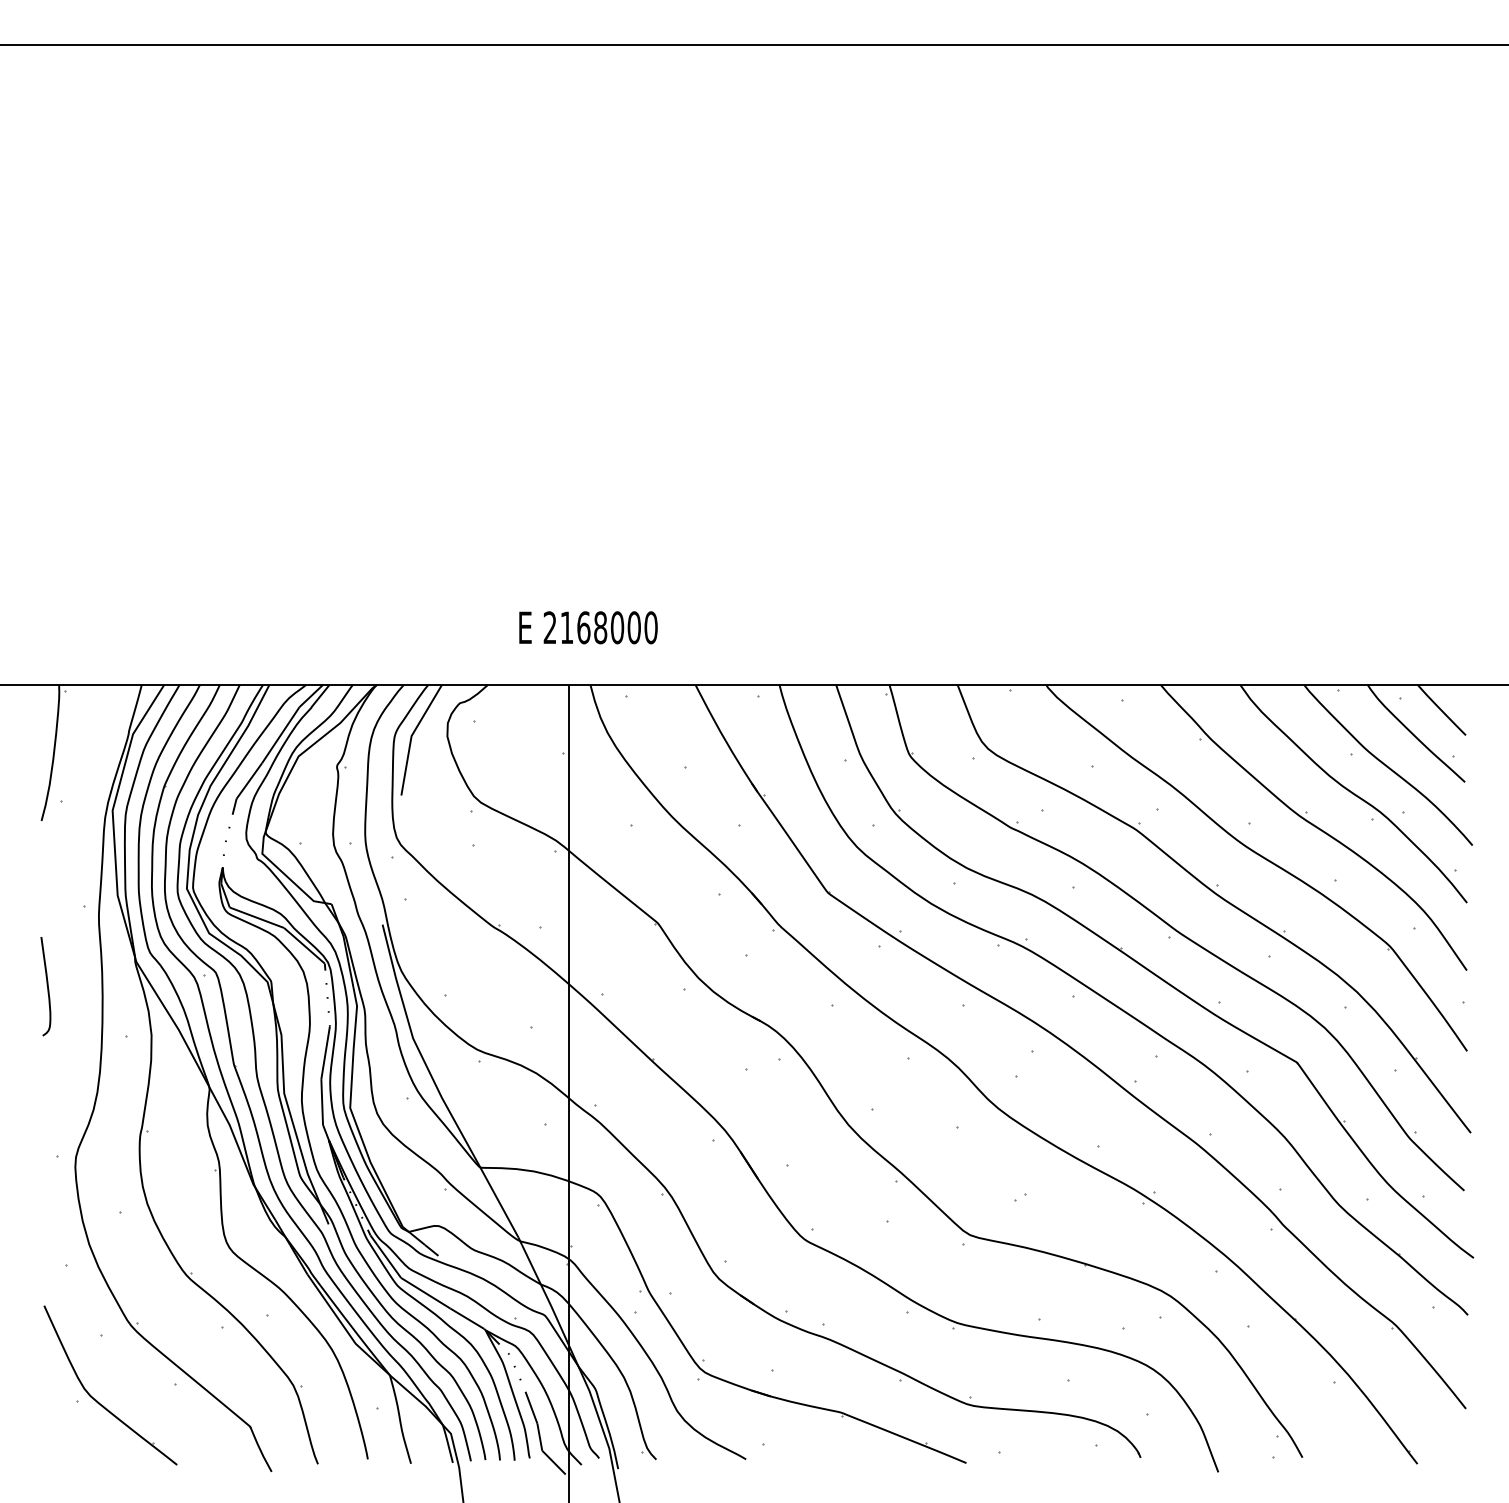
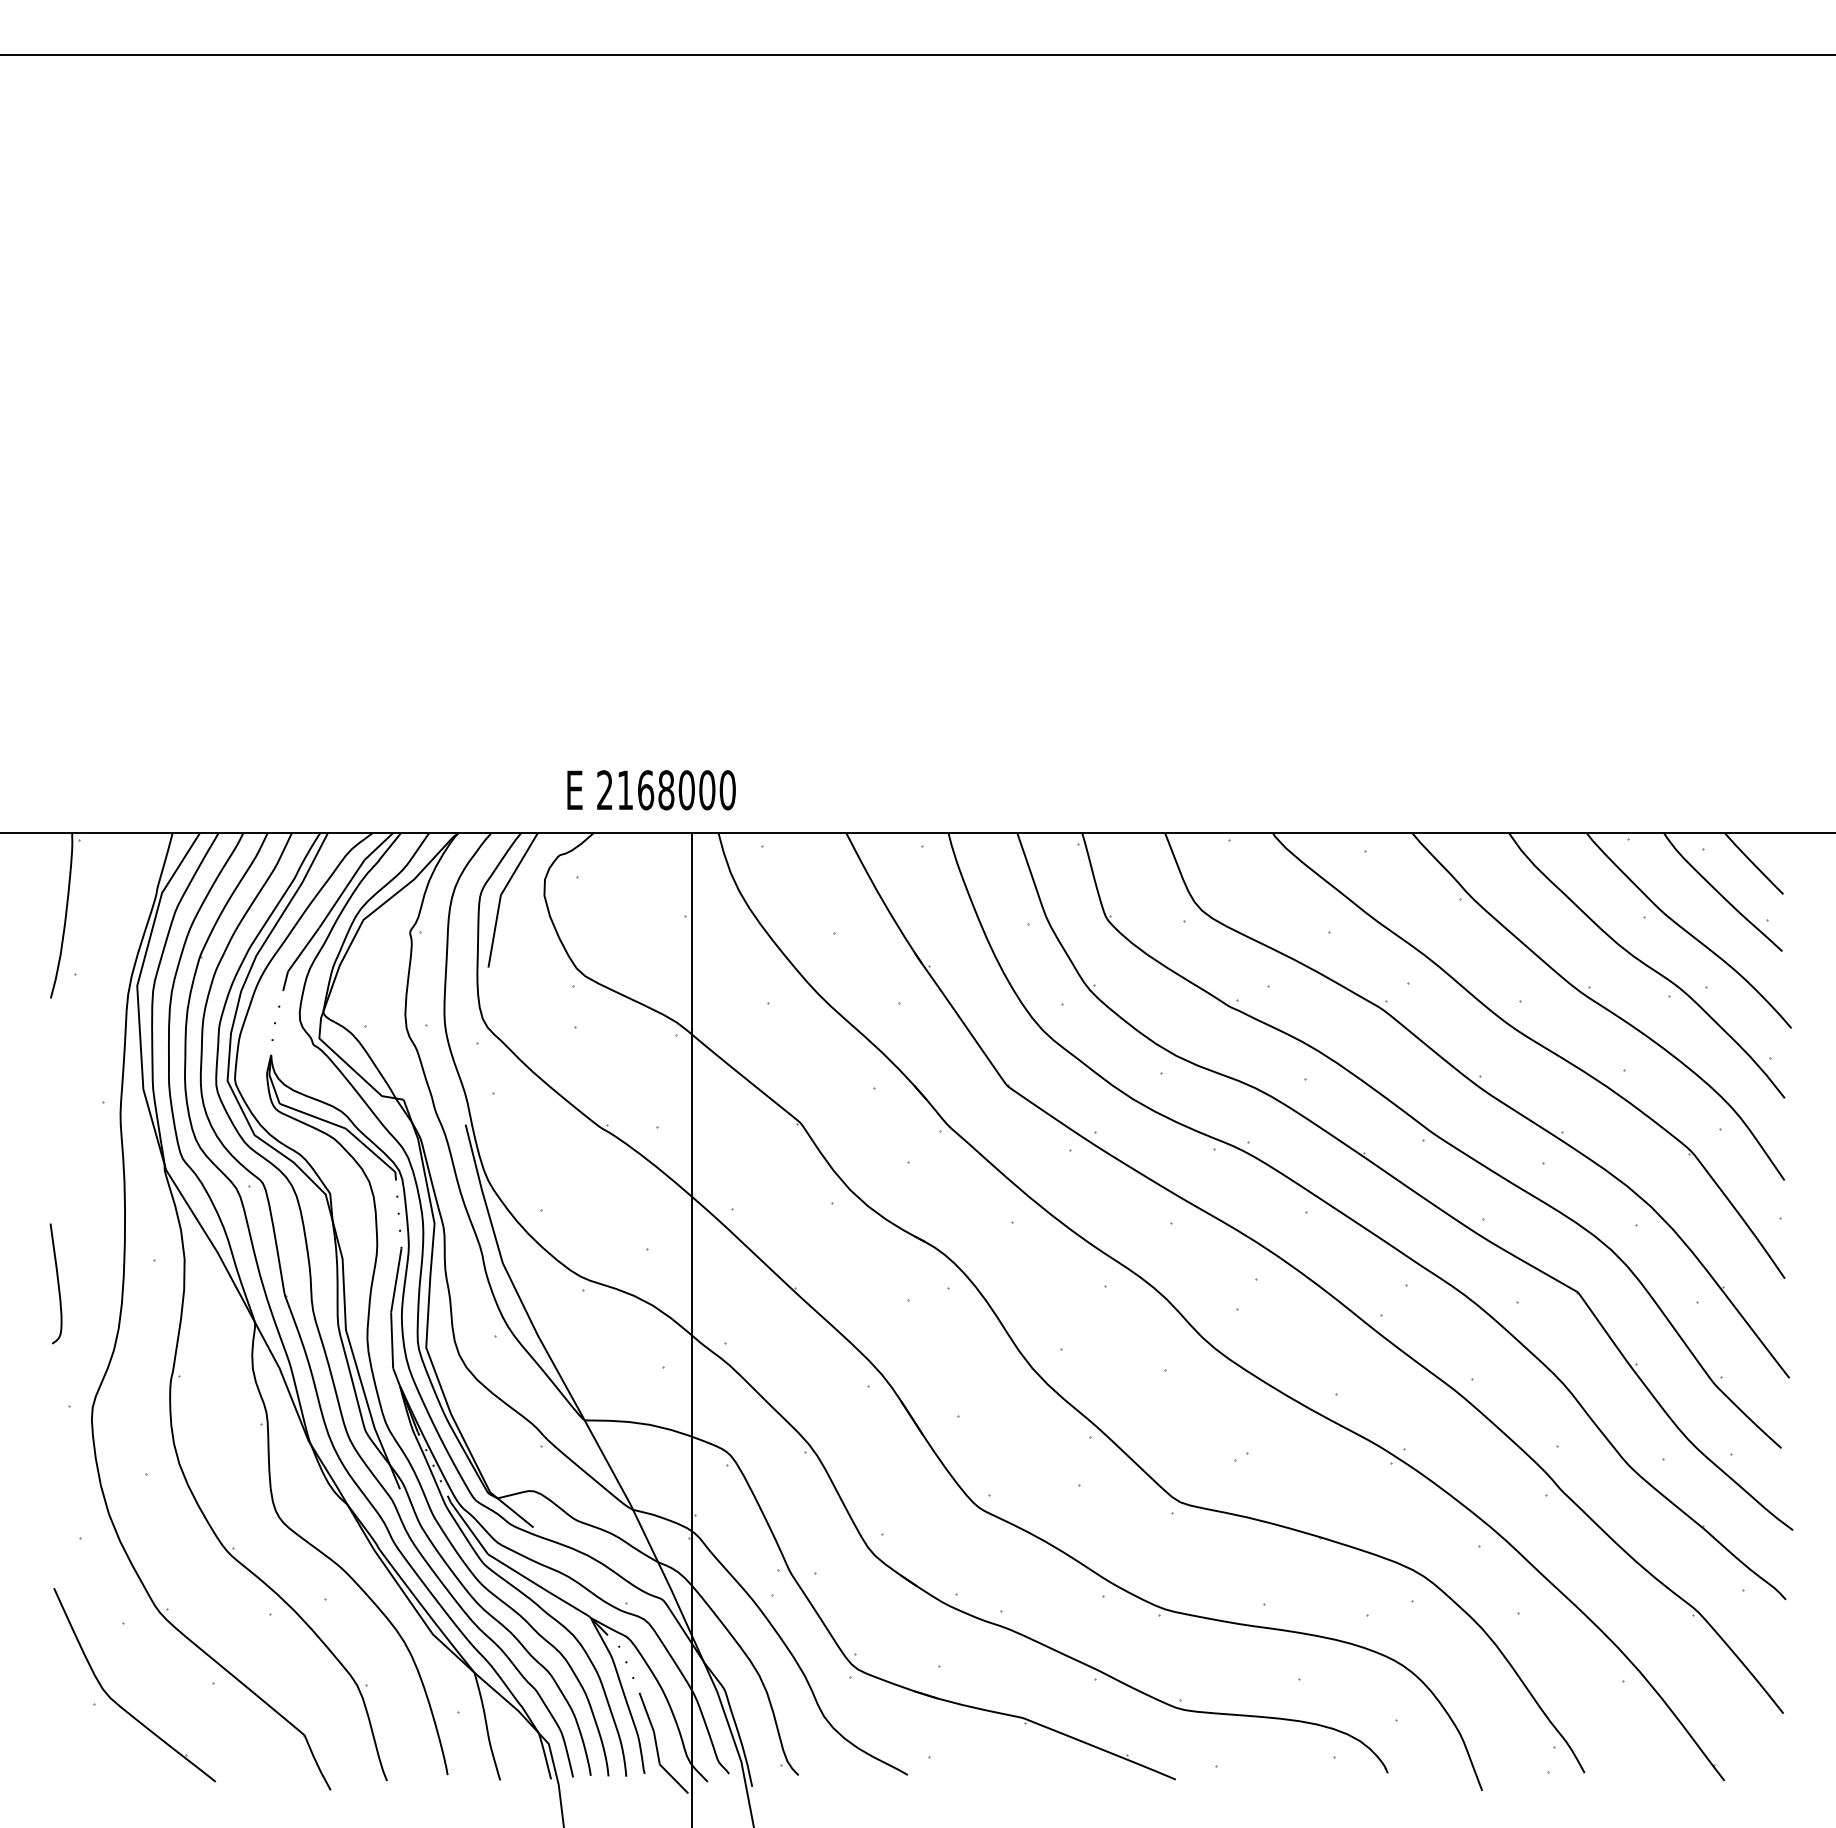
text: (588, 627) -> (651, 789), moved
curve: (46, 985) -> (56, 1282), moved

